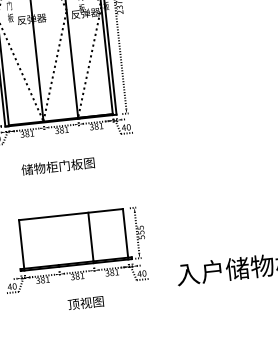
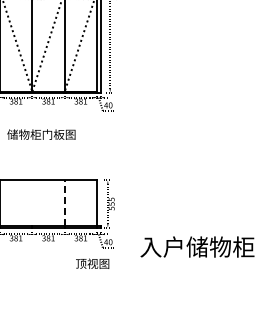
line: (90, 237) -> (64, 203), solid -> dashed
text: (85, 302) -> (92, 263), moved

